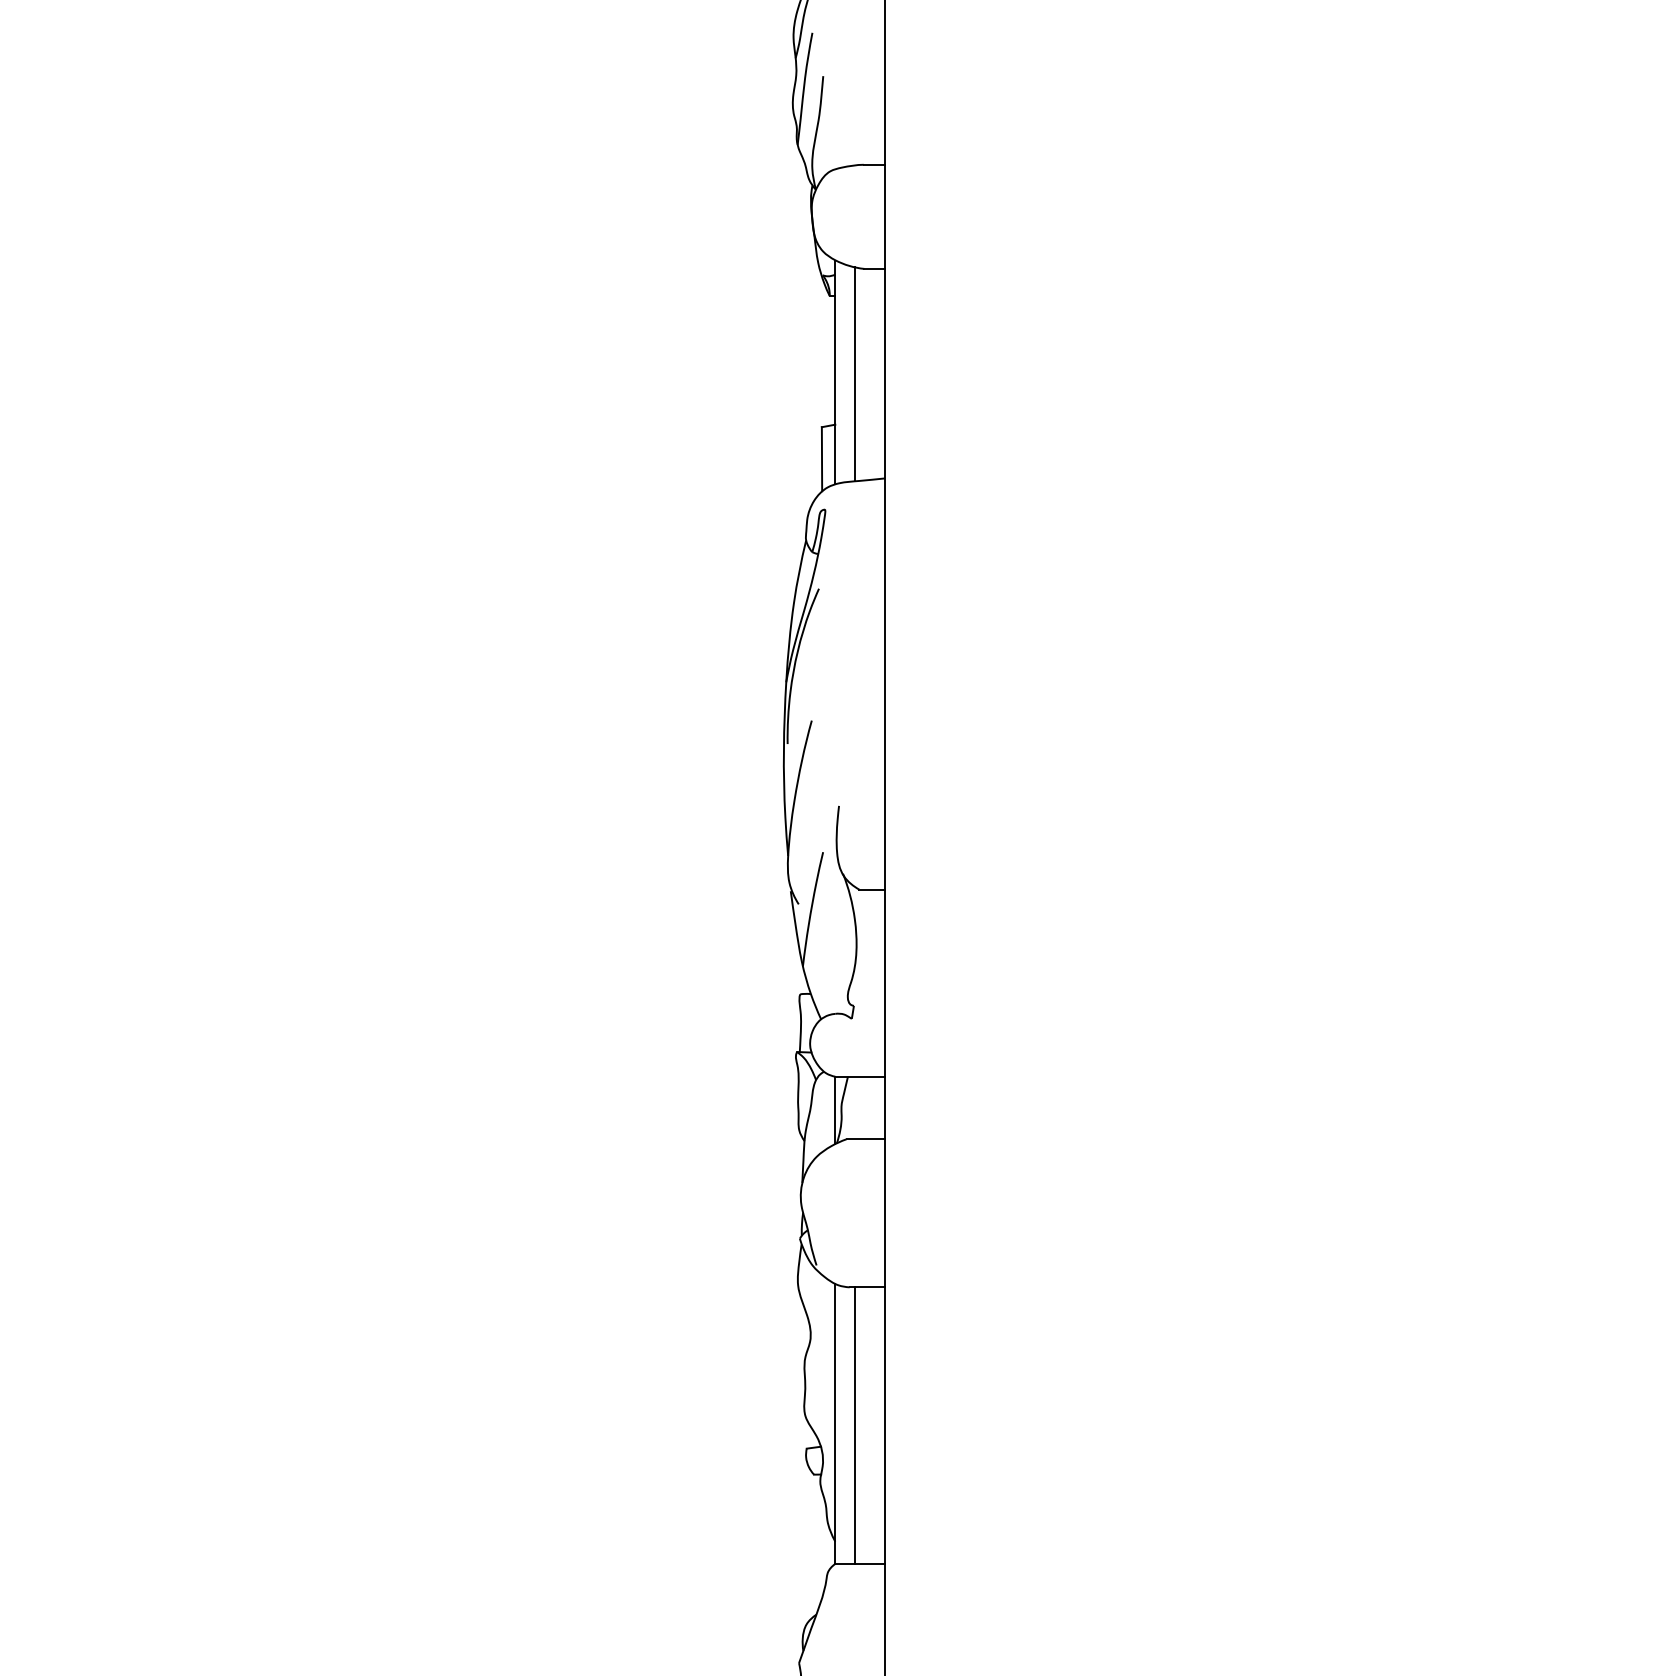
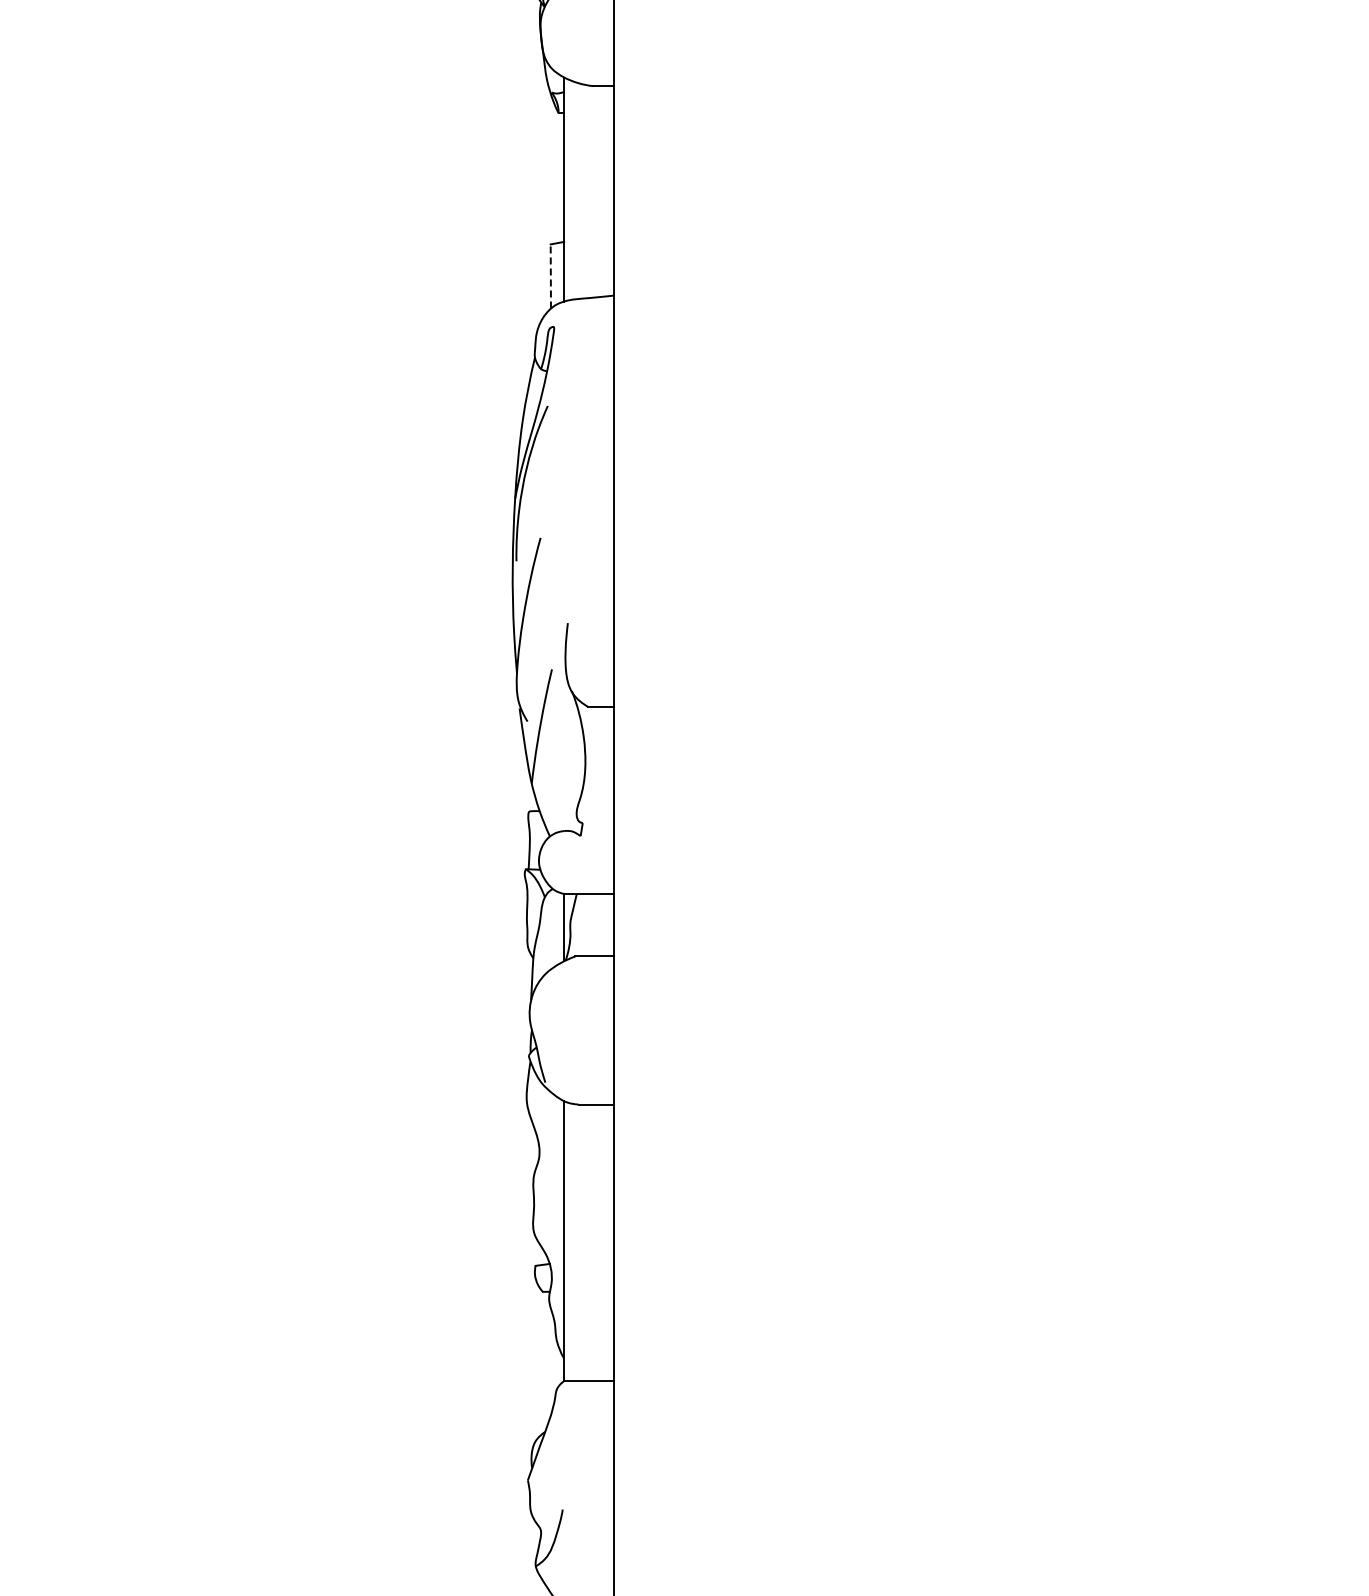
line: (854, 373) -> (583, 190), removed
line: (822, 458) -> (551, 275), solid -> dashed
line: (854, 1425) -> (583, 1242), removed

